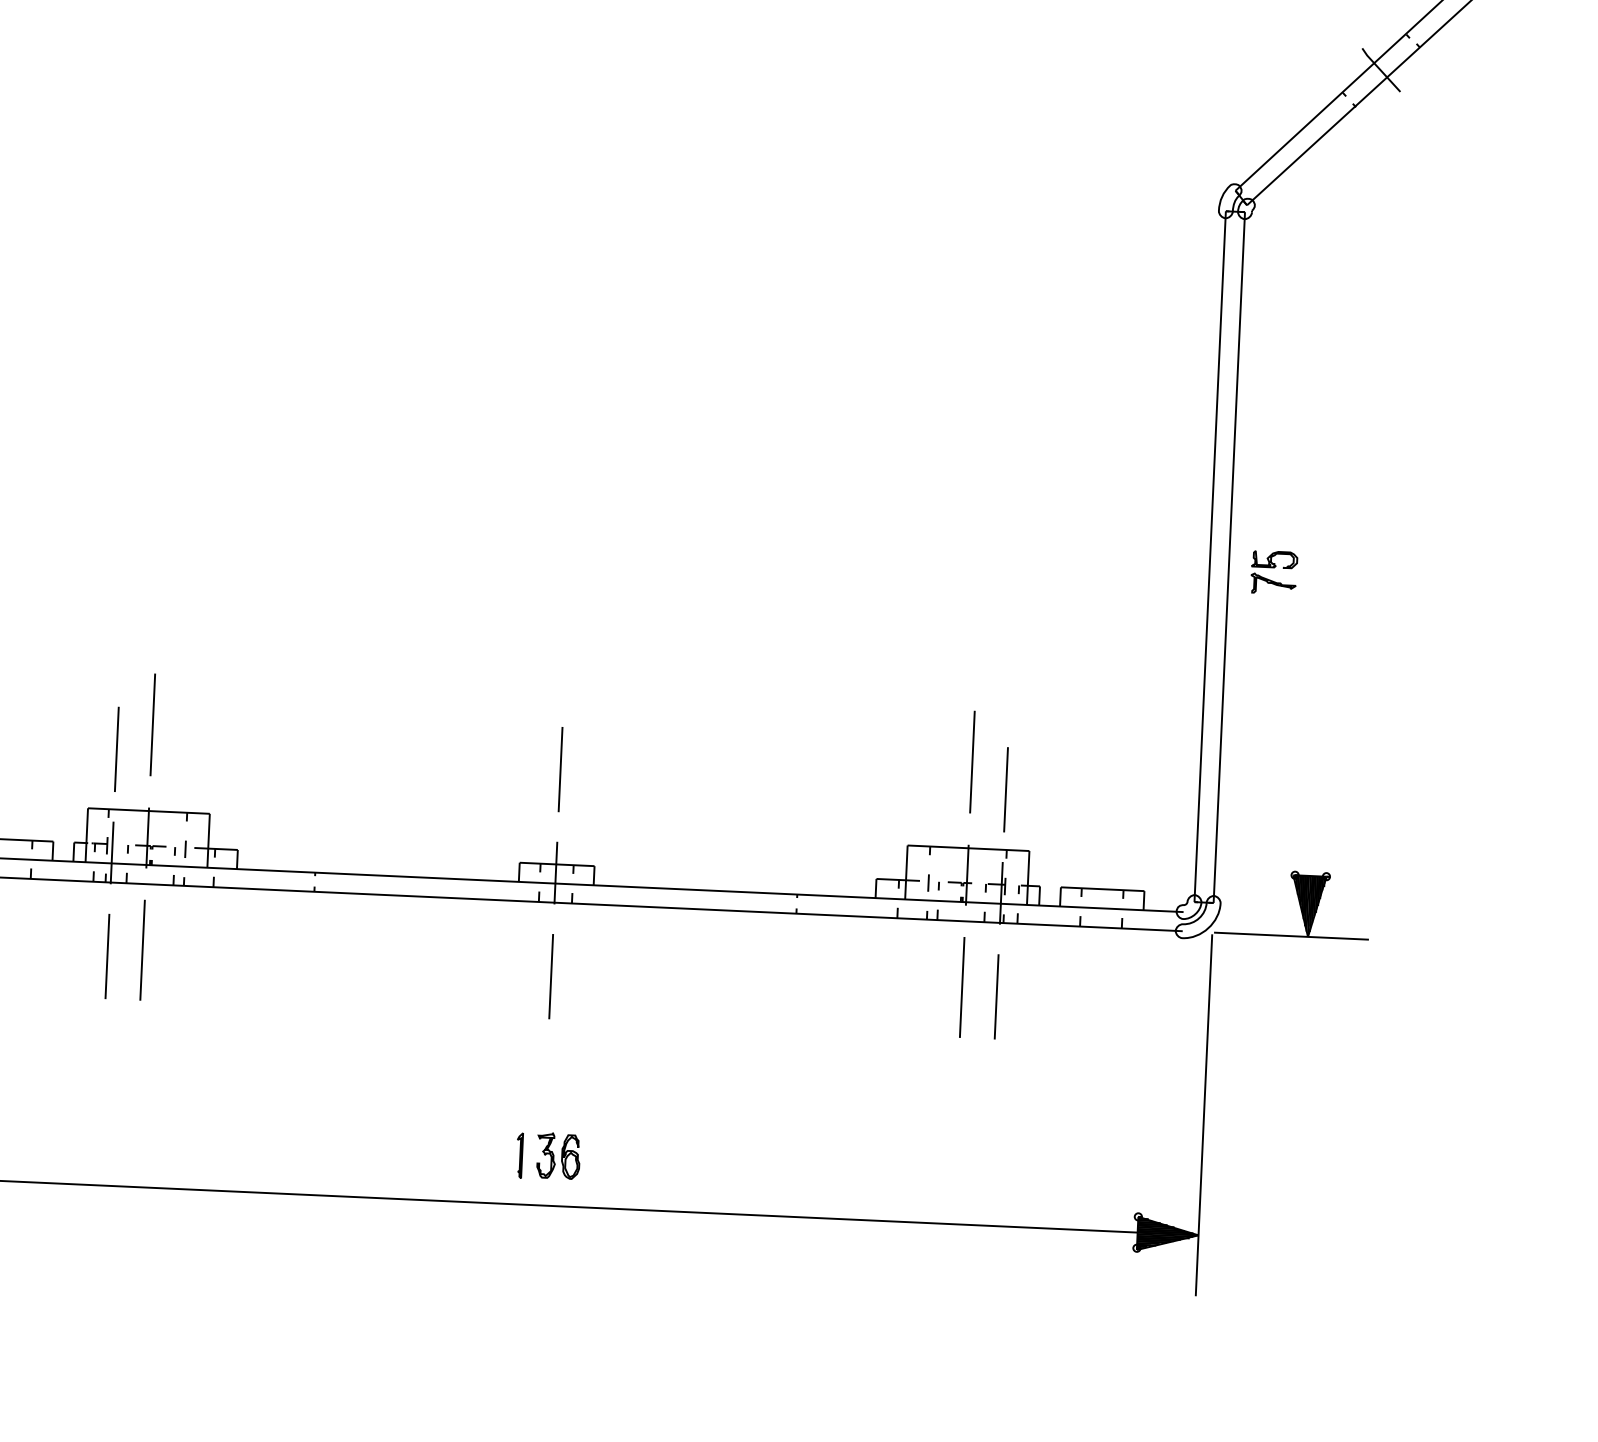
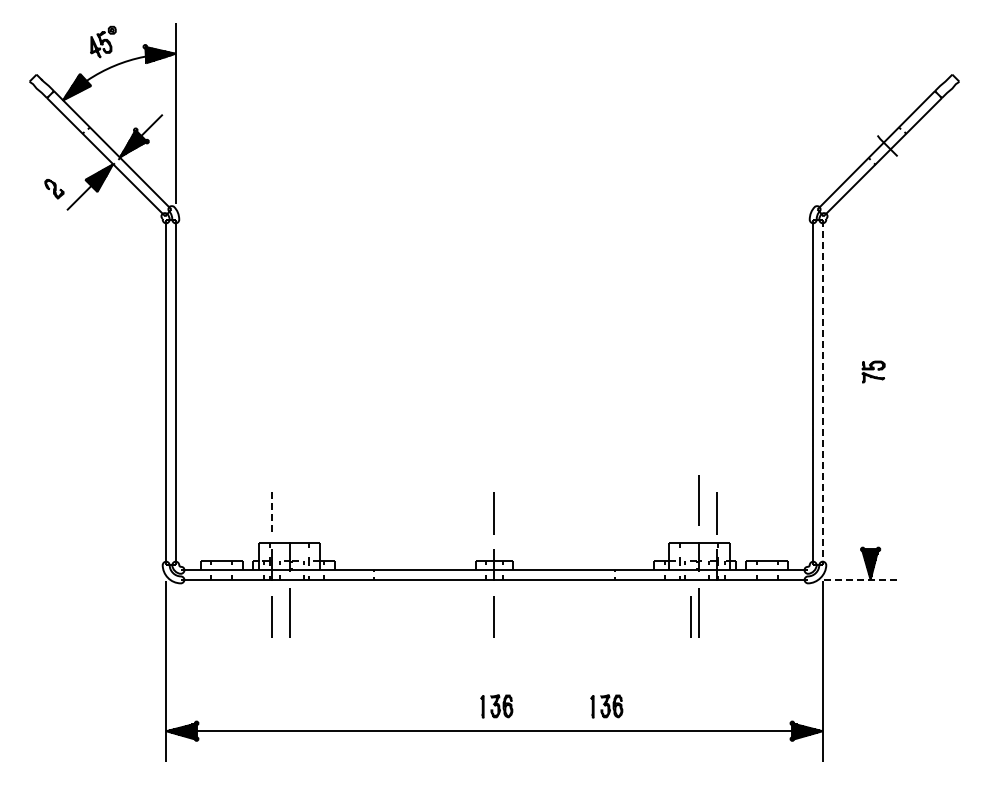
line: (1228, 557) -> (822, 392), solid -> dashed
part: (1274, 571) -> (873, 371), moved
line: (152, 725) -> (289, 500), removed
line: (117, 749) -> (272, 513), solid -> dashed
line: (1291, 935) -> (862, 579), solid -> dashed
line: (996, 996) -> (690, 616), moved
part: (768, 1166) -> (606, 706), added

